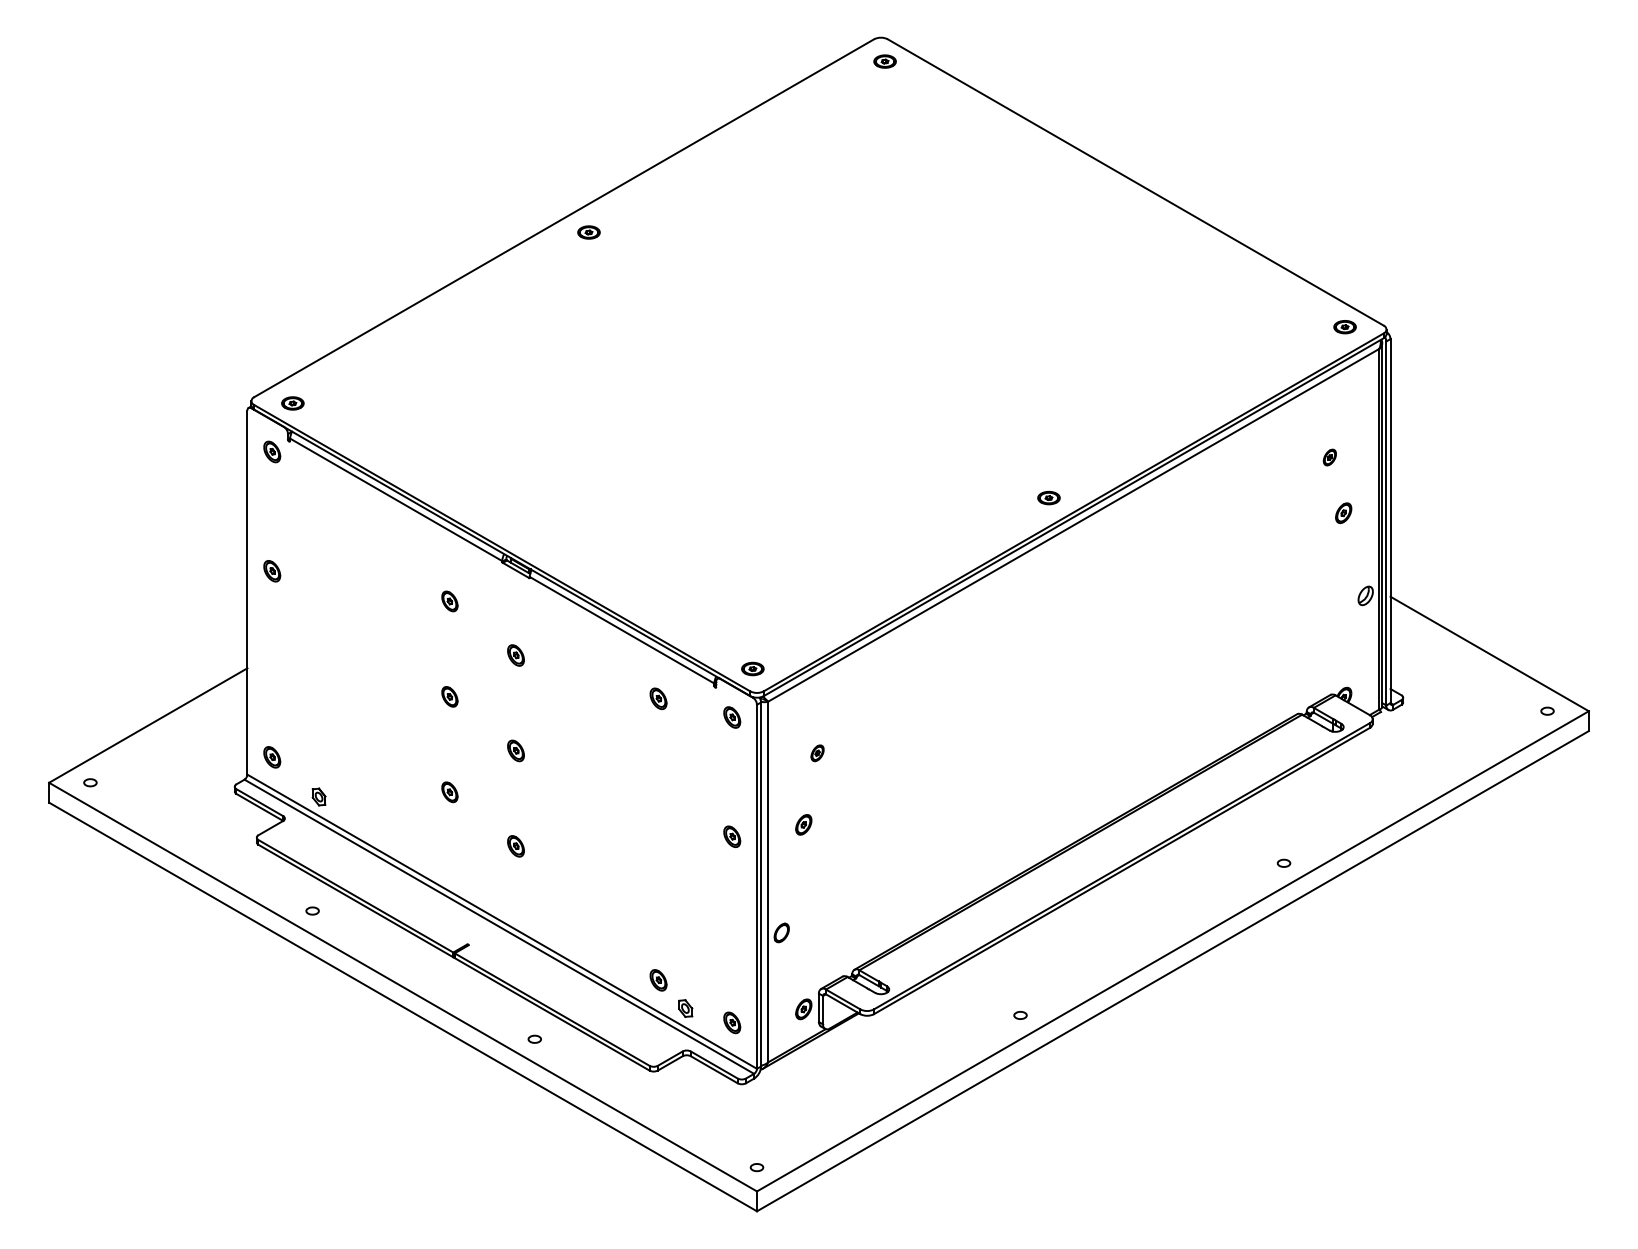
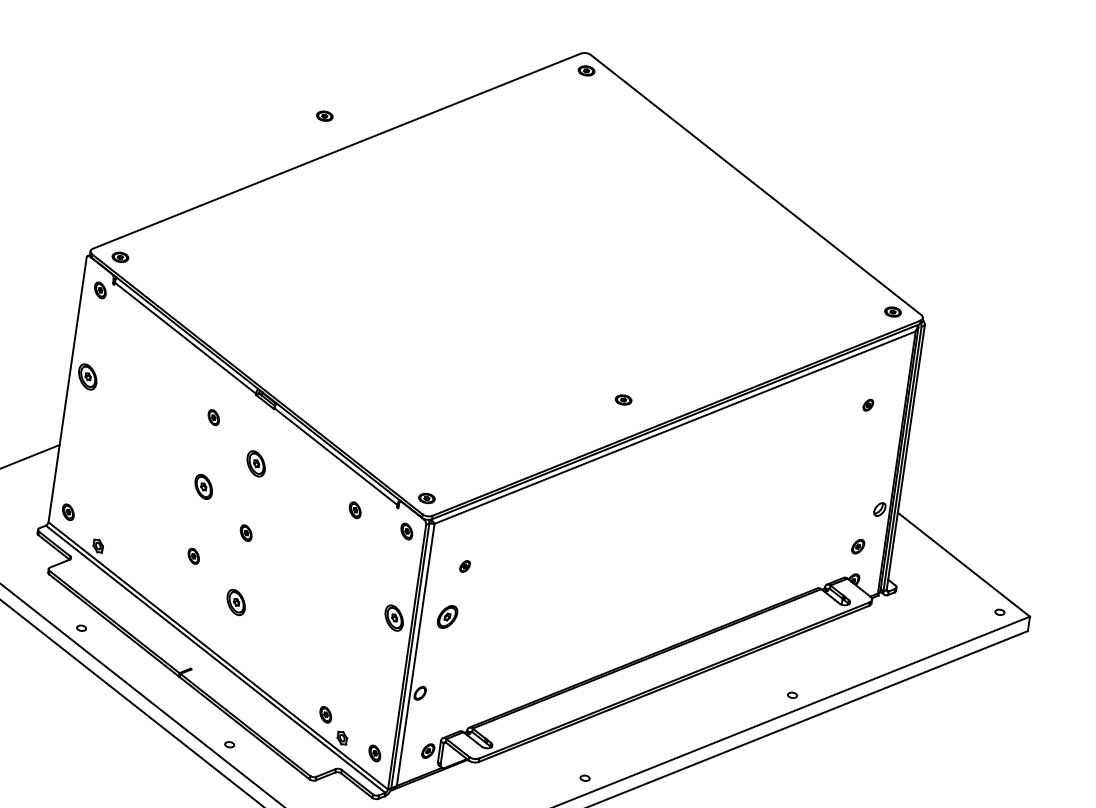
part: (588, 232) -> (324, 116), moved
part: (1048, 497) -> (623, 399), moved
part: (1343, 512) -> (858, 546), moved
part: (272, 571) -> (88, 377), size x1.6
part: (515, 655) -> (255, 463), size x1.6
part: (449, 696) -> (203, 486), size x1.6
part: (803, 824) -> (447, 616), size x1.6
part: (732, 836) -> (394, 618), size x1.6
part: (515, 846) -> (235, 602), size x1.6

